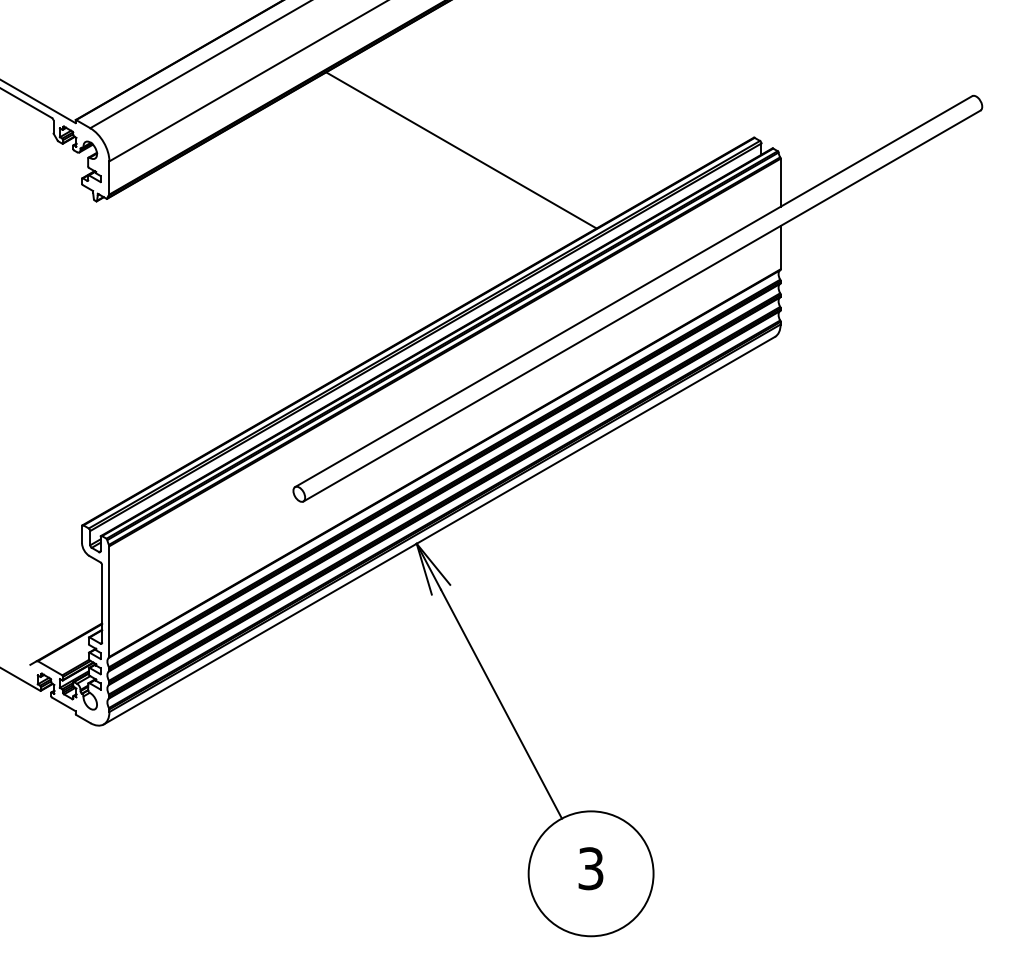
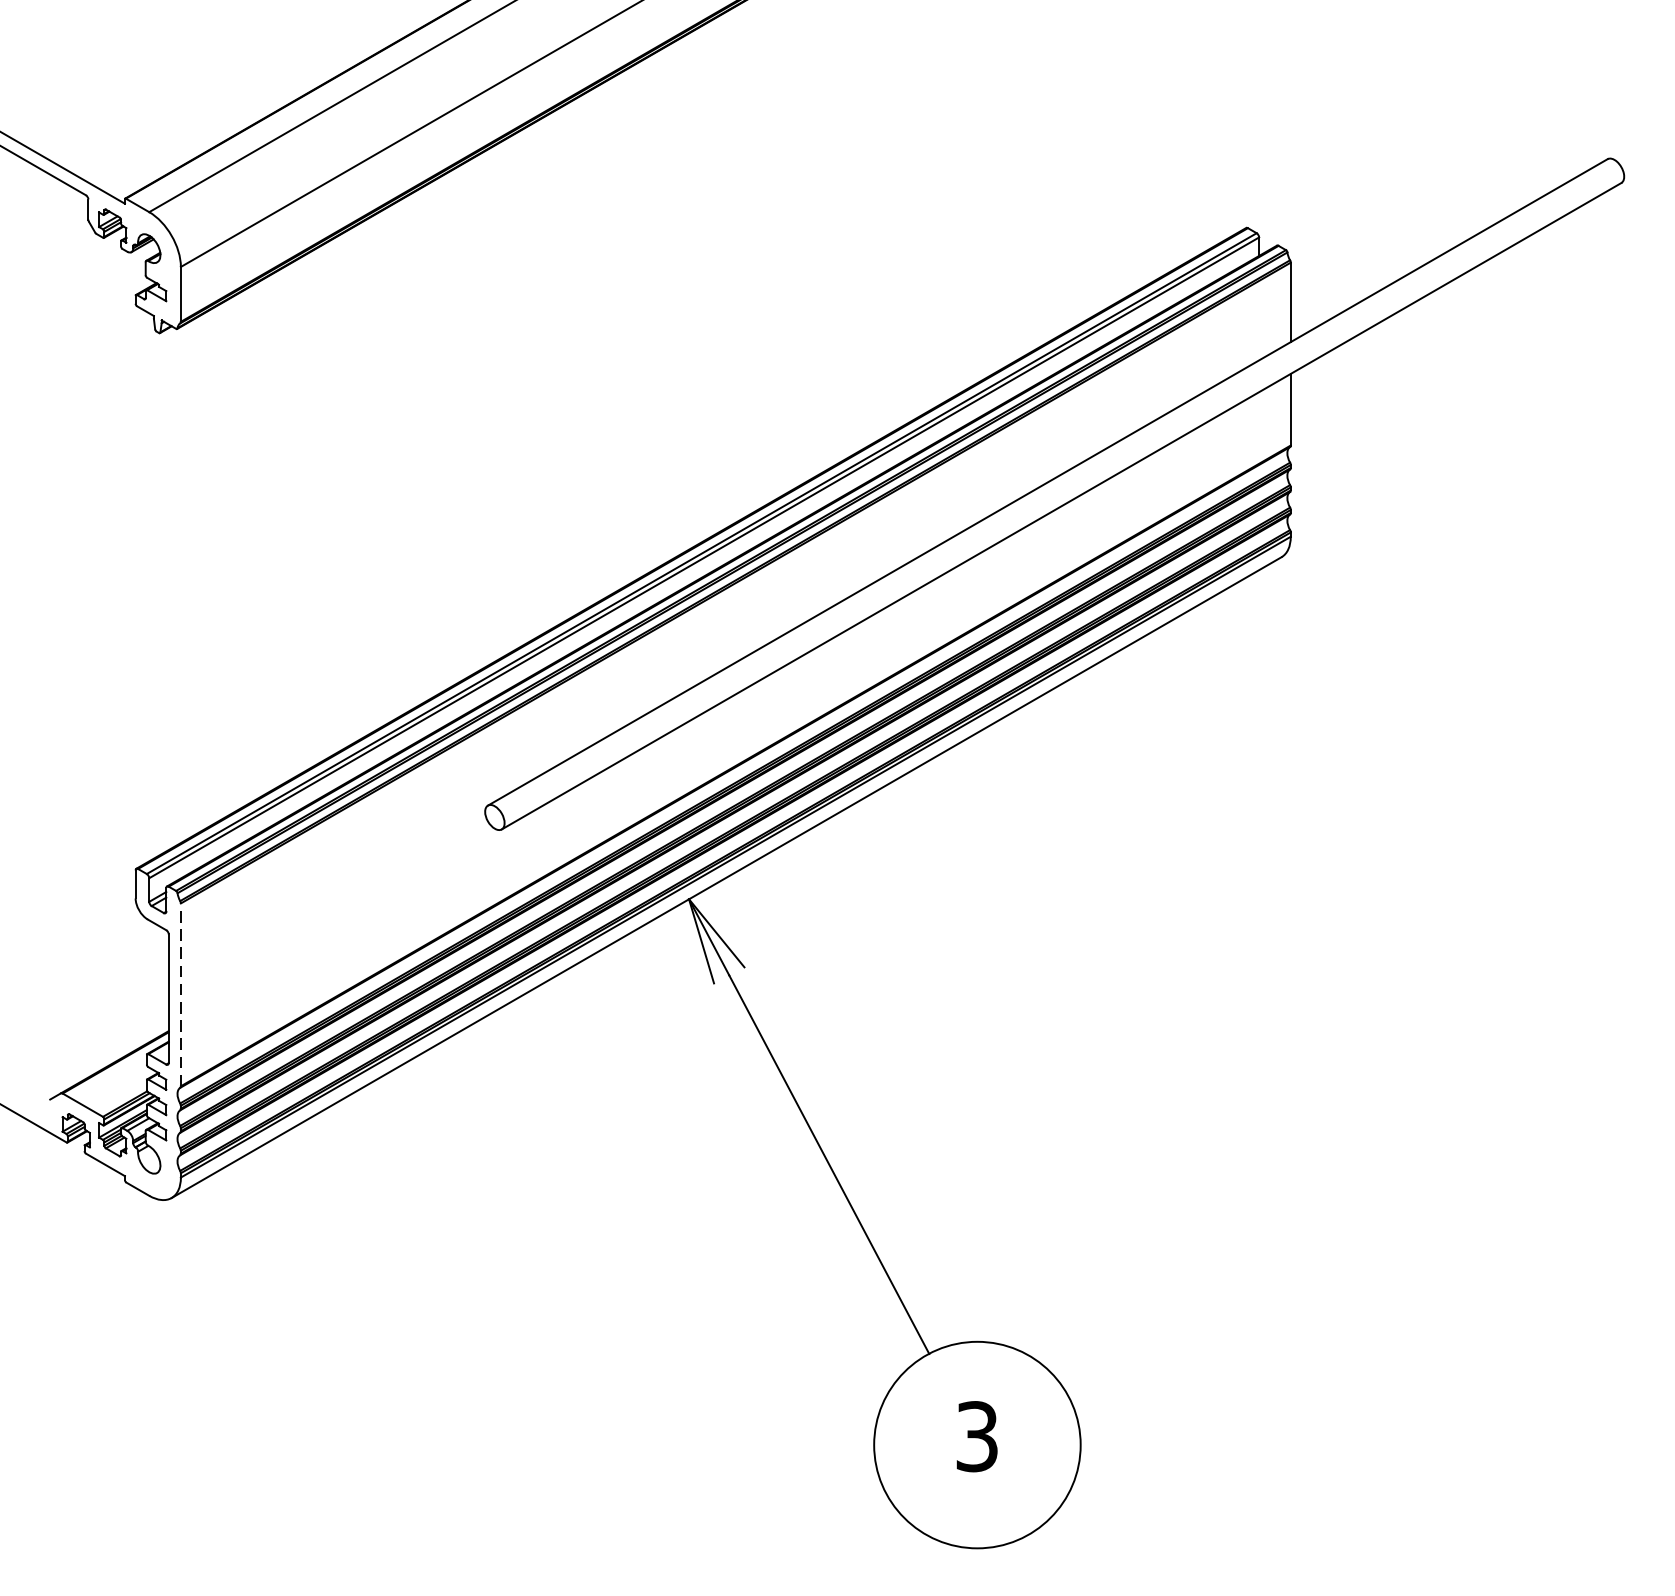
line: (461, 150) -> (763, 249), removed
line: (109, 601) -> (181, 994), solid -> dashed

